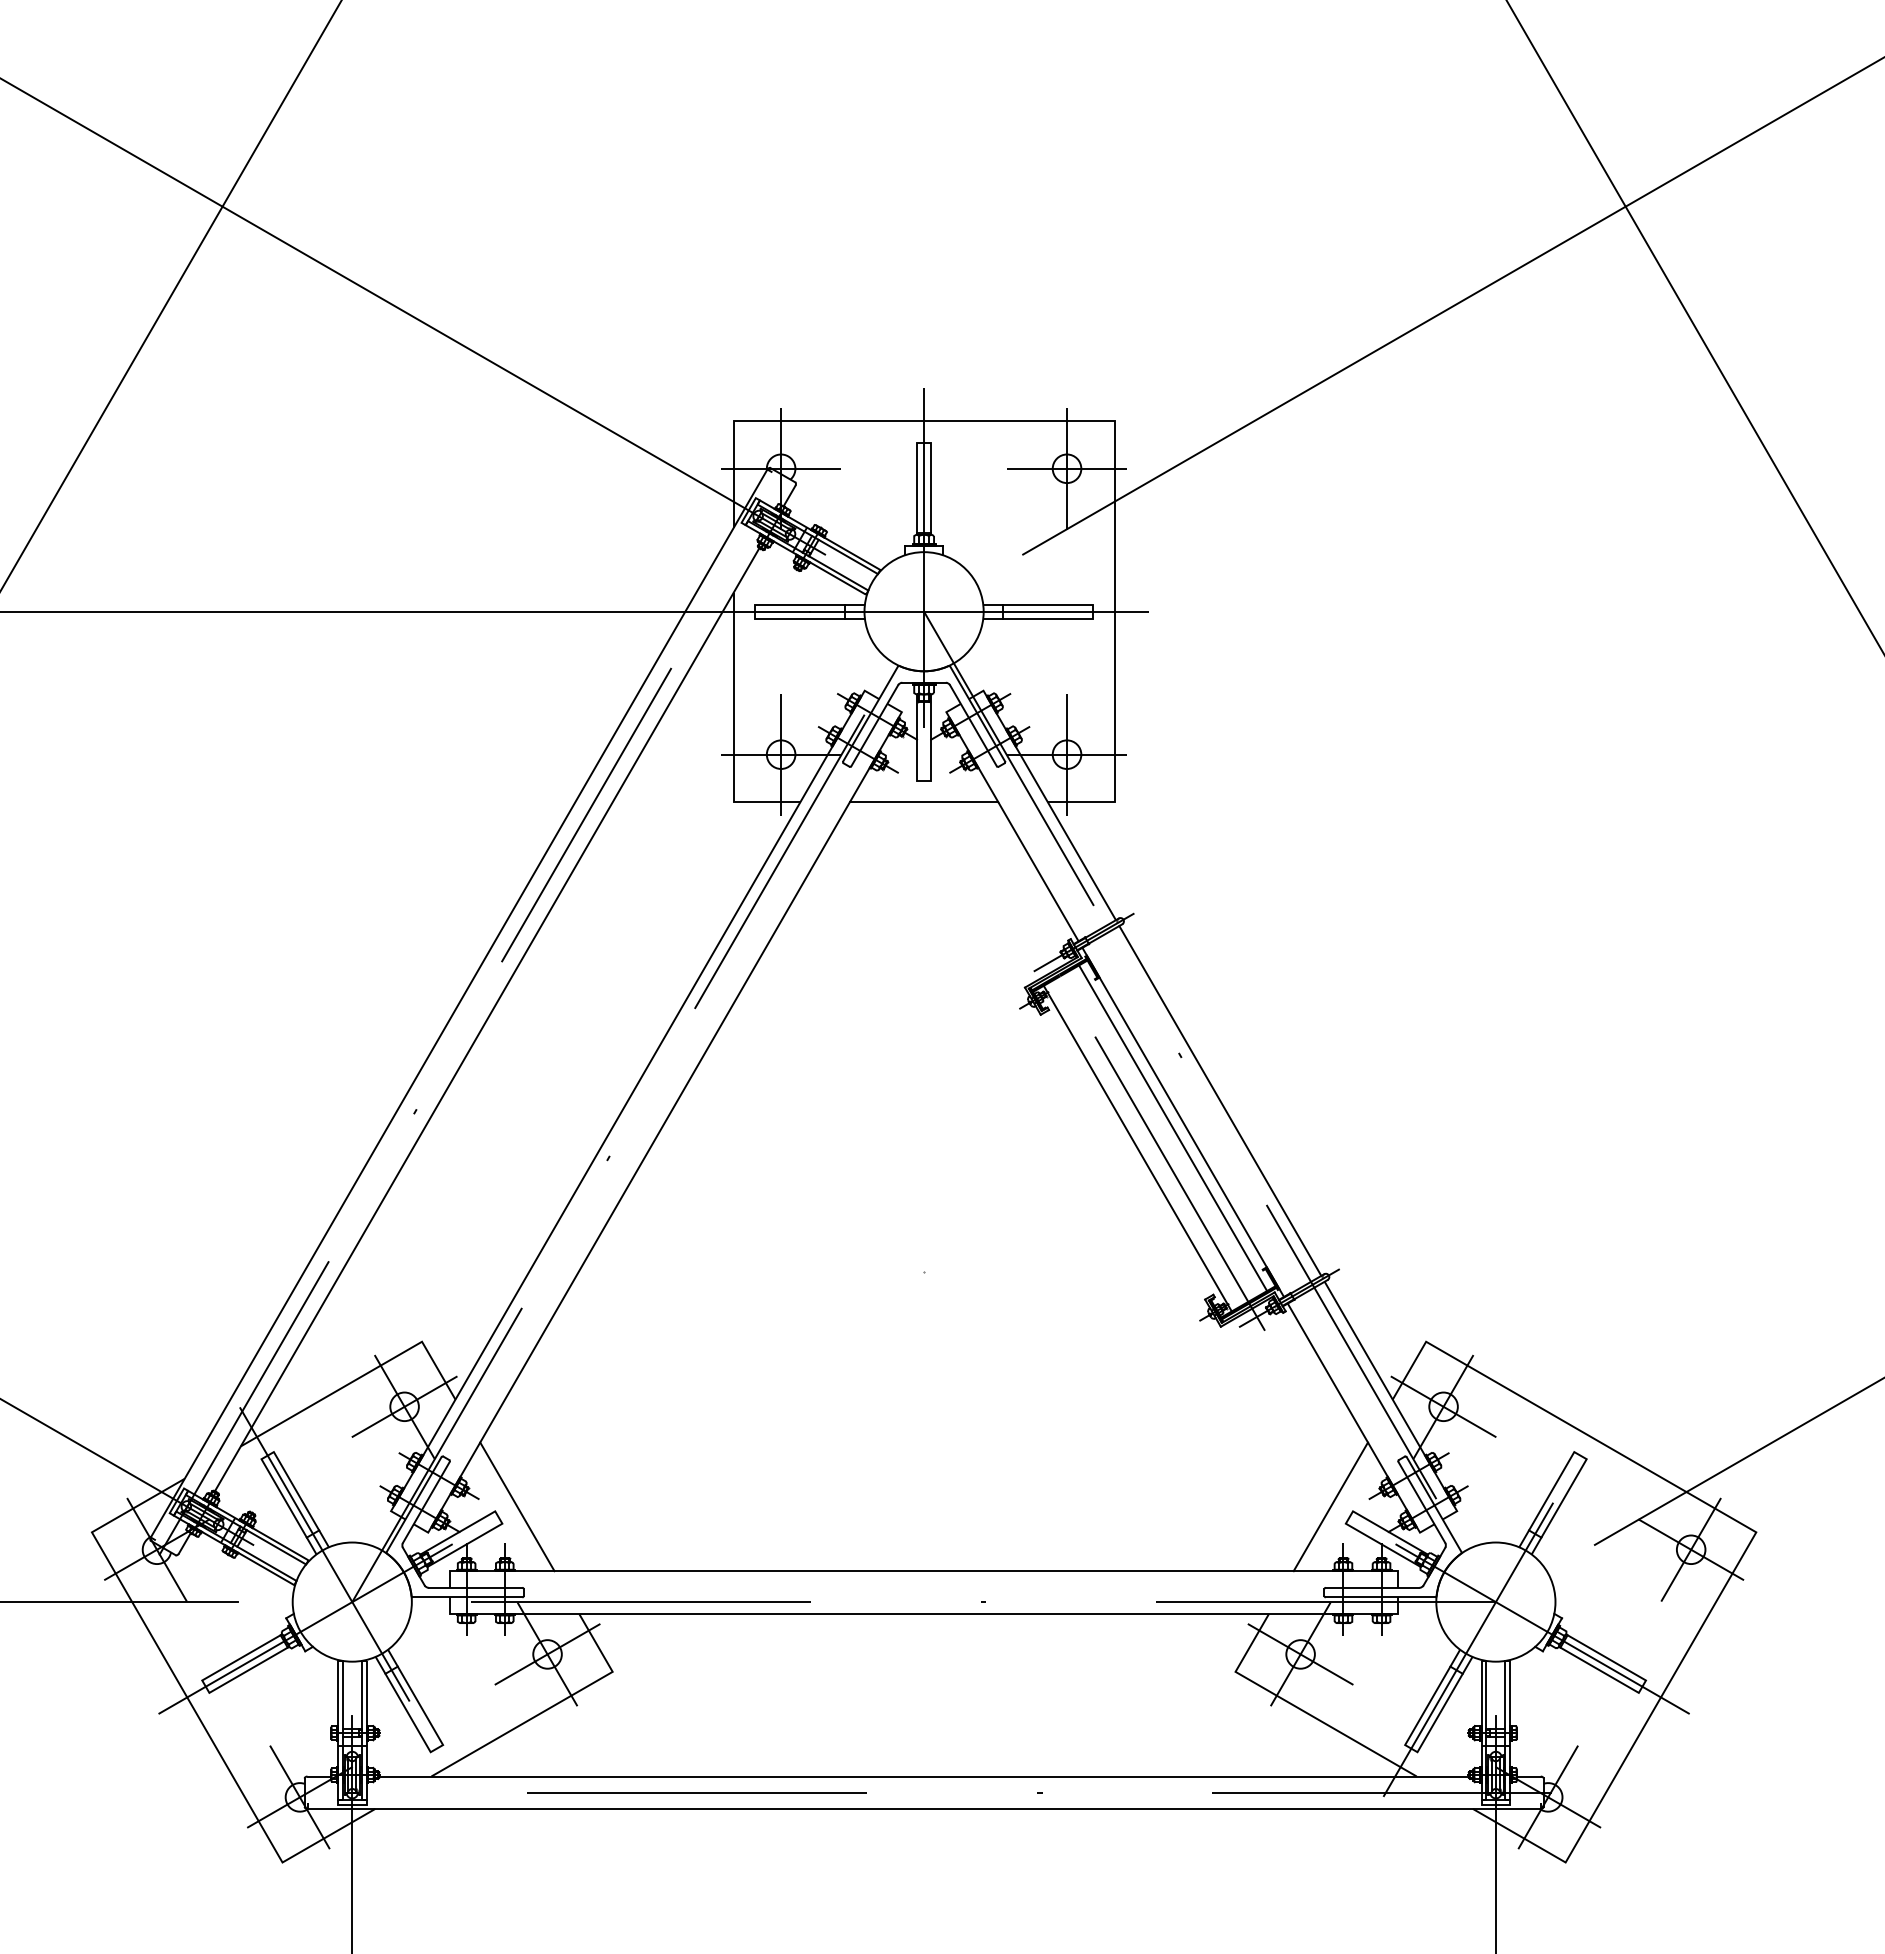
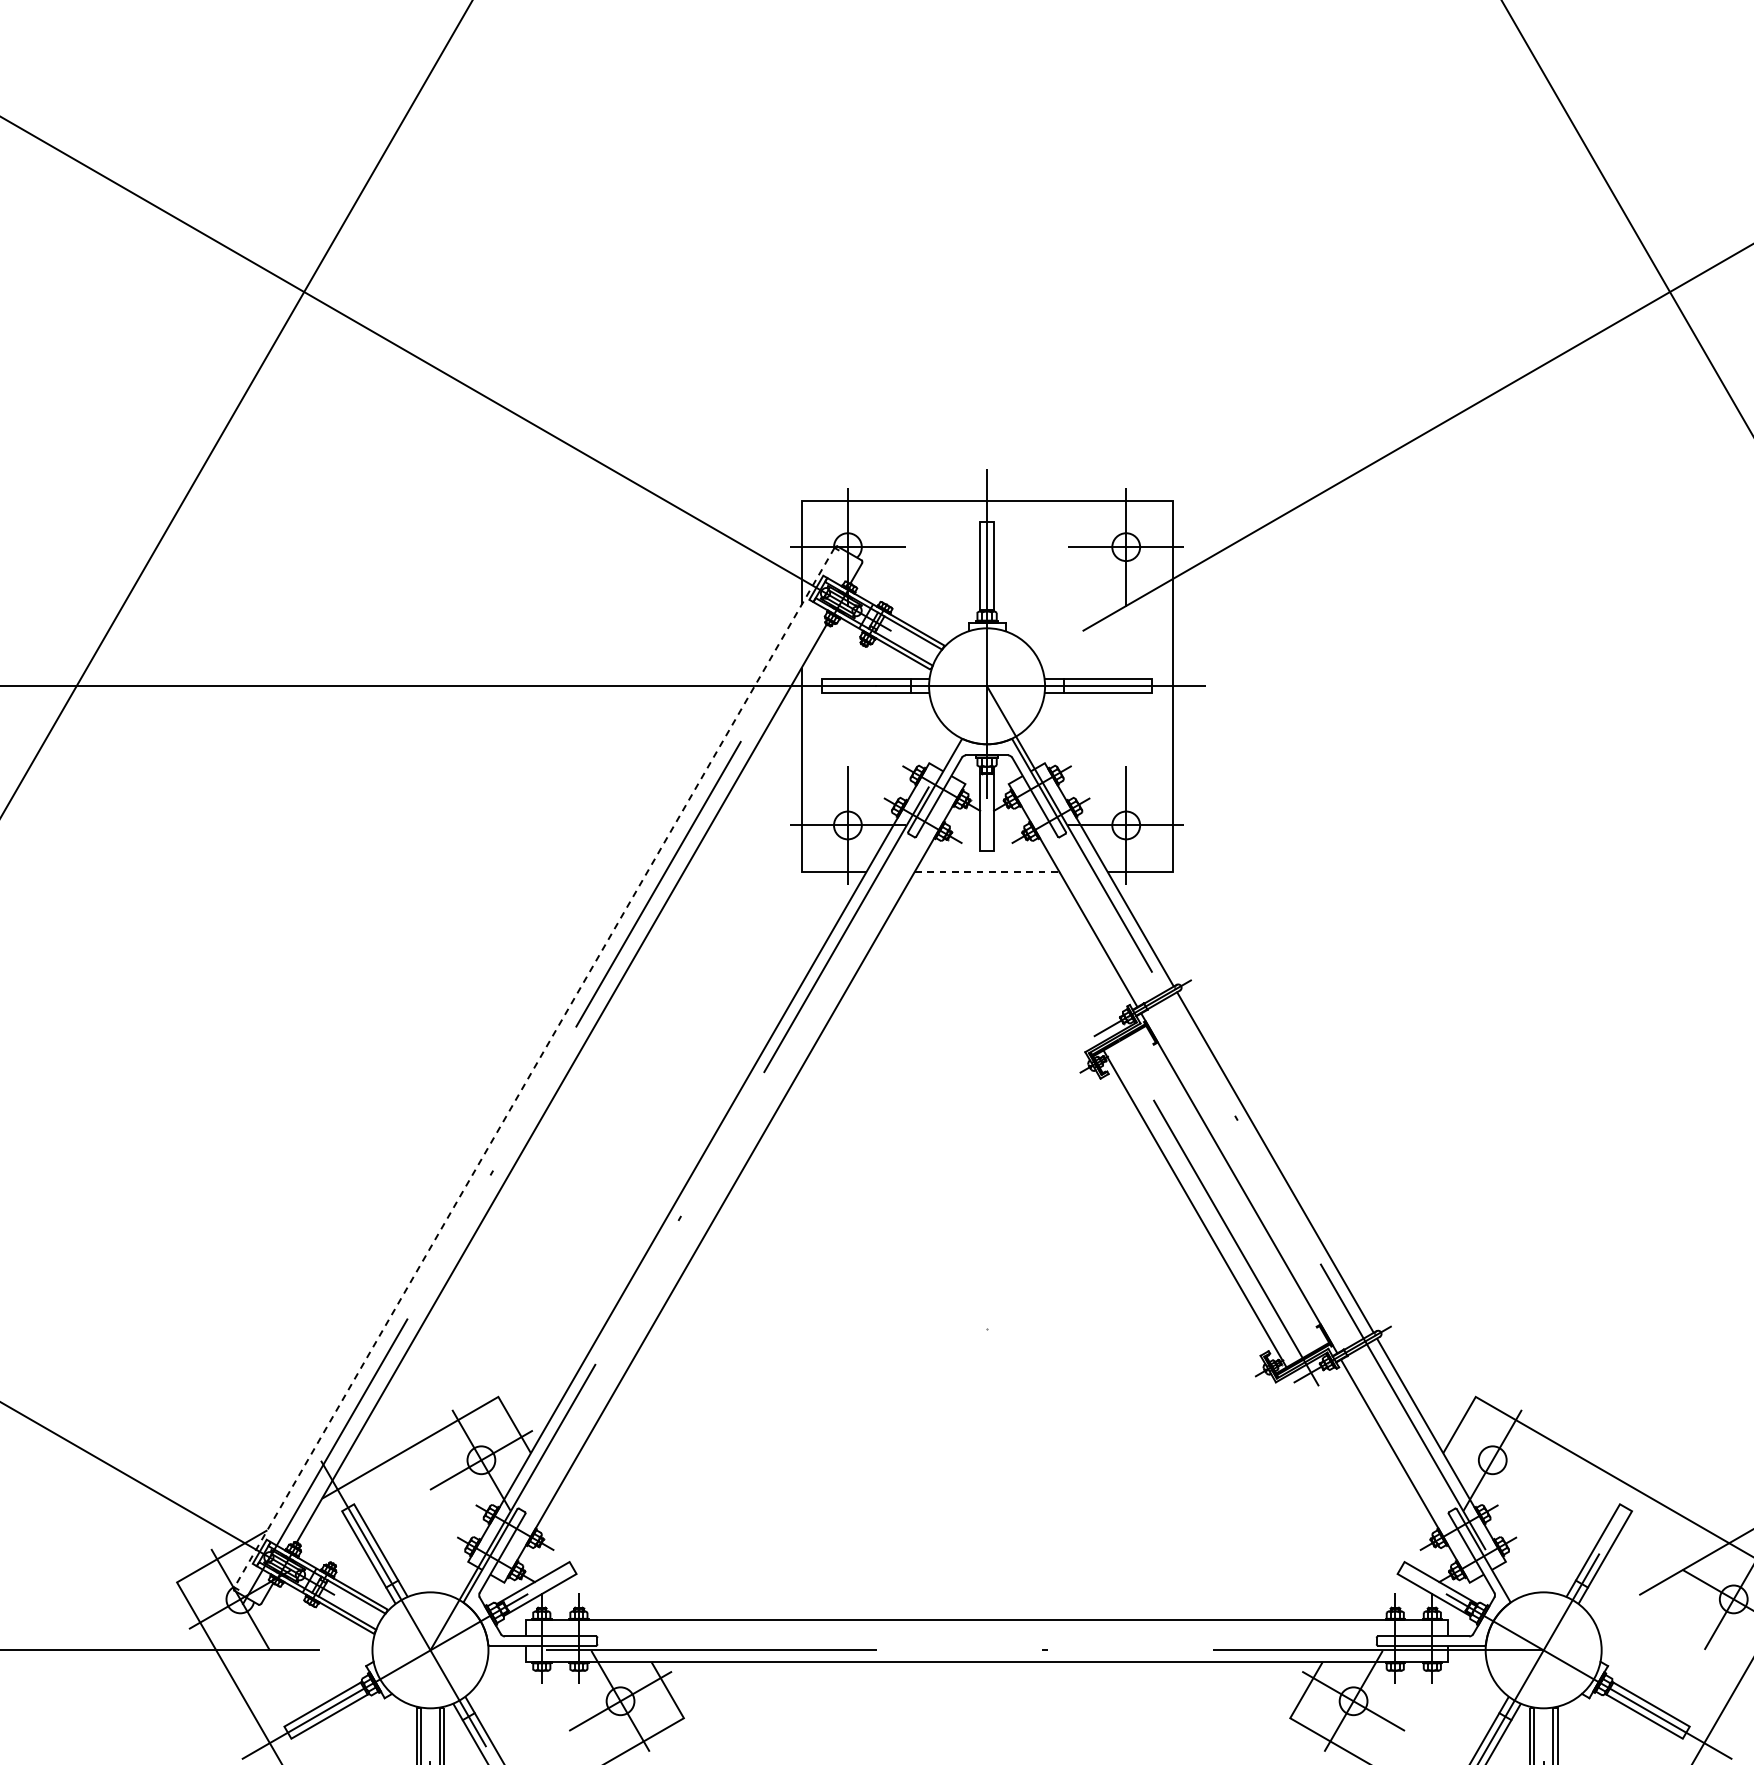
line: (924, 802) -> (987, 872), solid -> dashed
line: (459, 1003) -> (534, 1067), solid -> dashed
line: (1173, 1128) -> (1229, 1189), removed
line: (1443, 1406) -> (1492, 1459), removed
line: (517, 1506) -> (591, 1557), removed
line: (1330, 1506) -> (1382, 1557), removed

